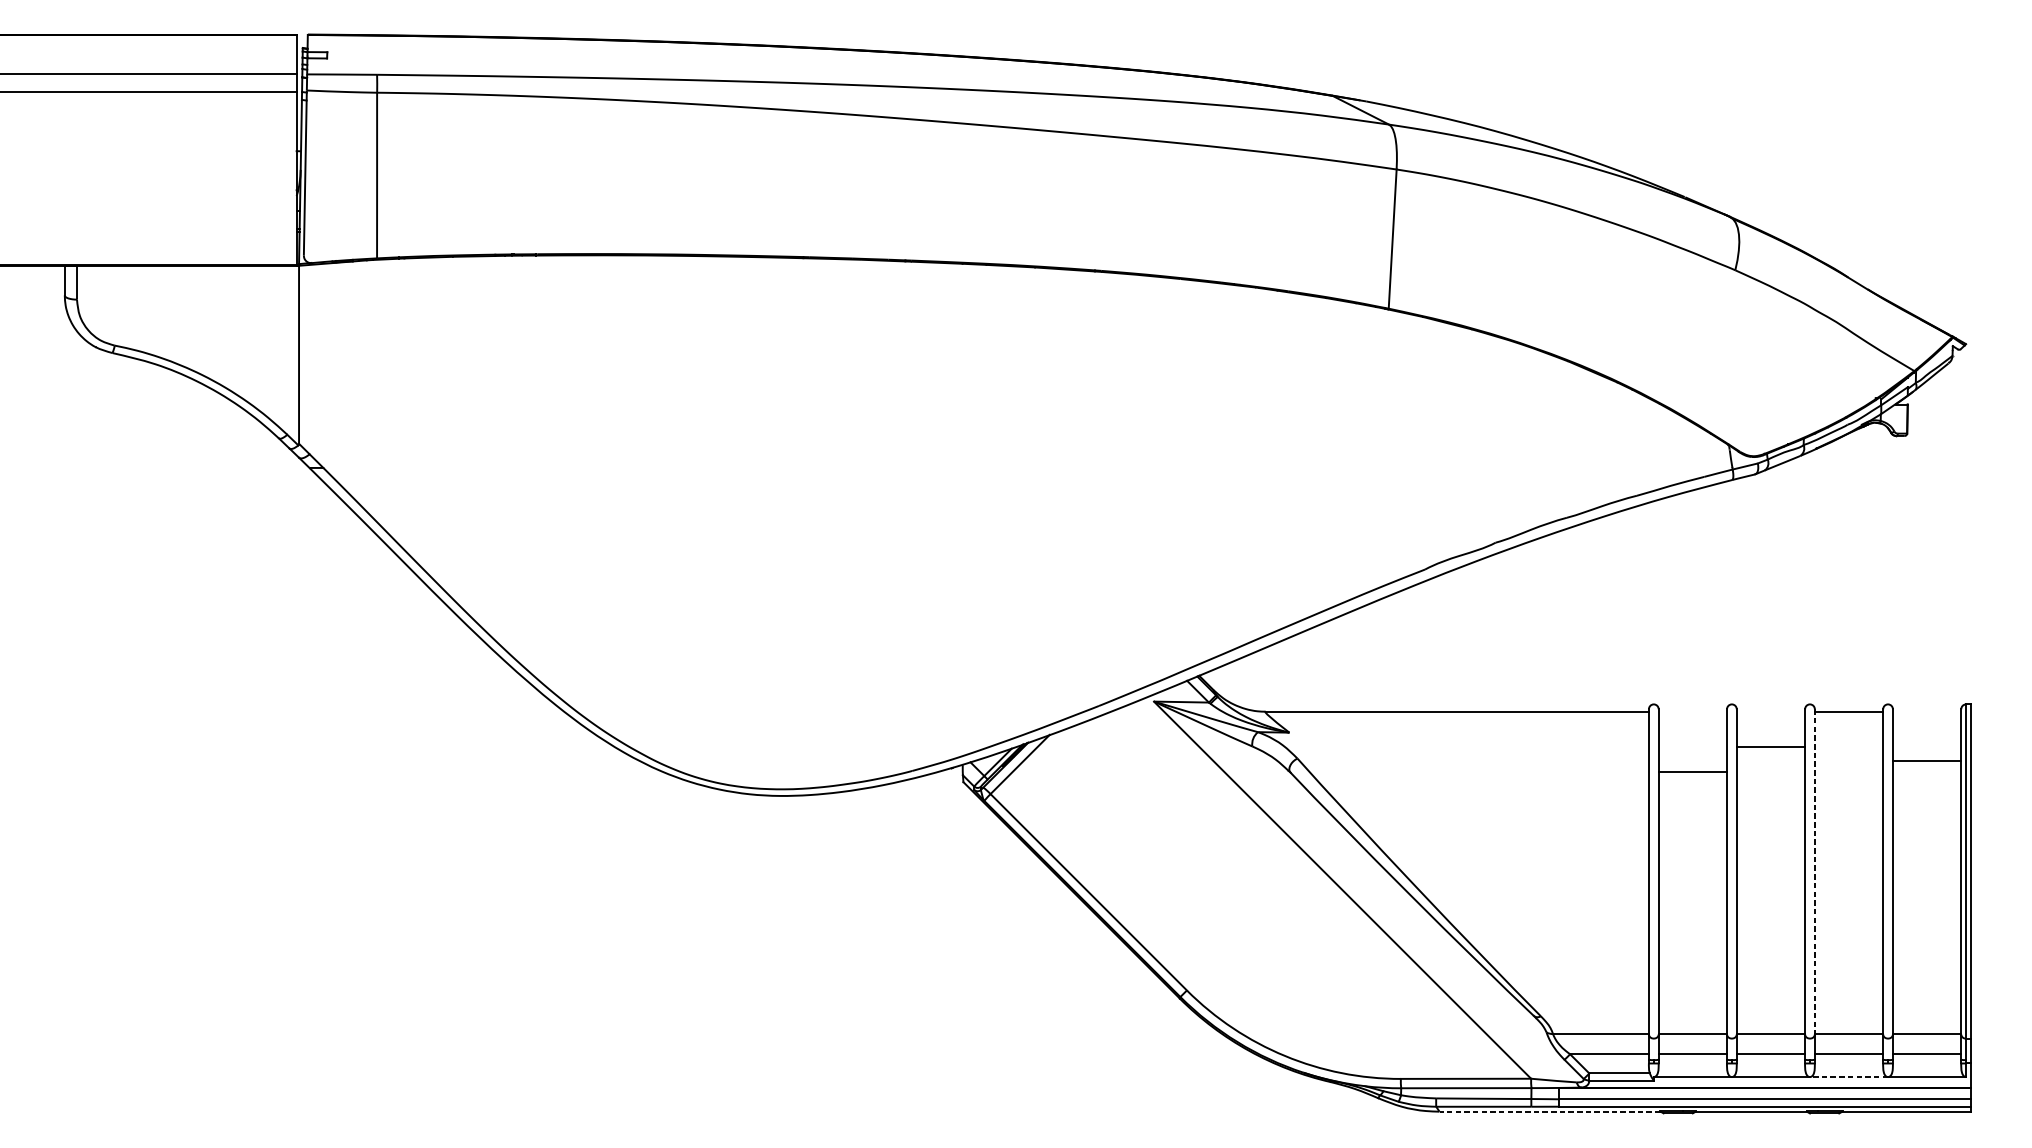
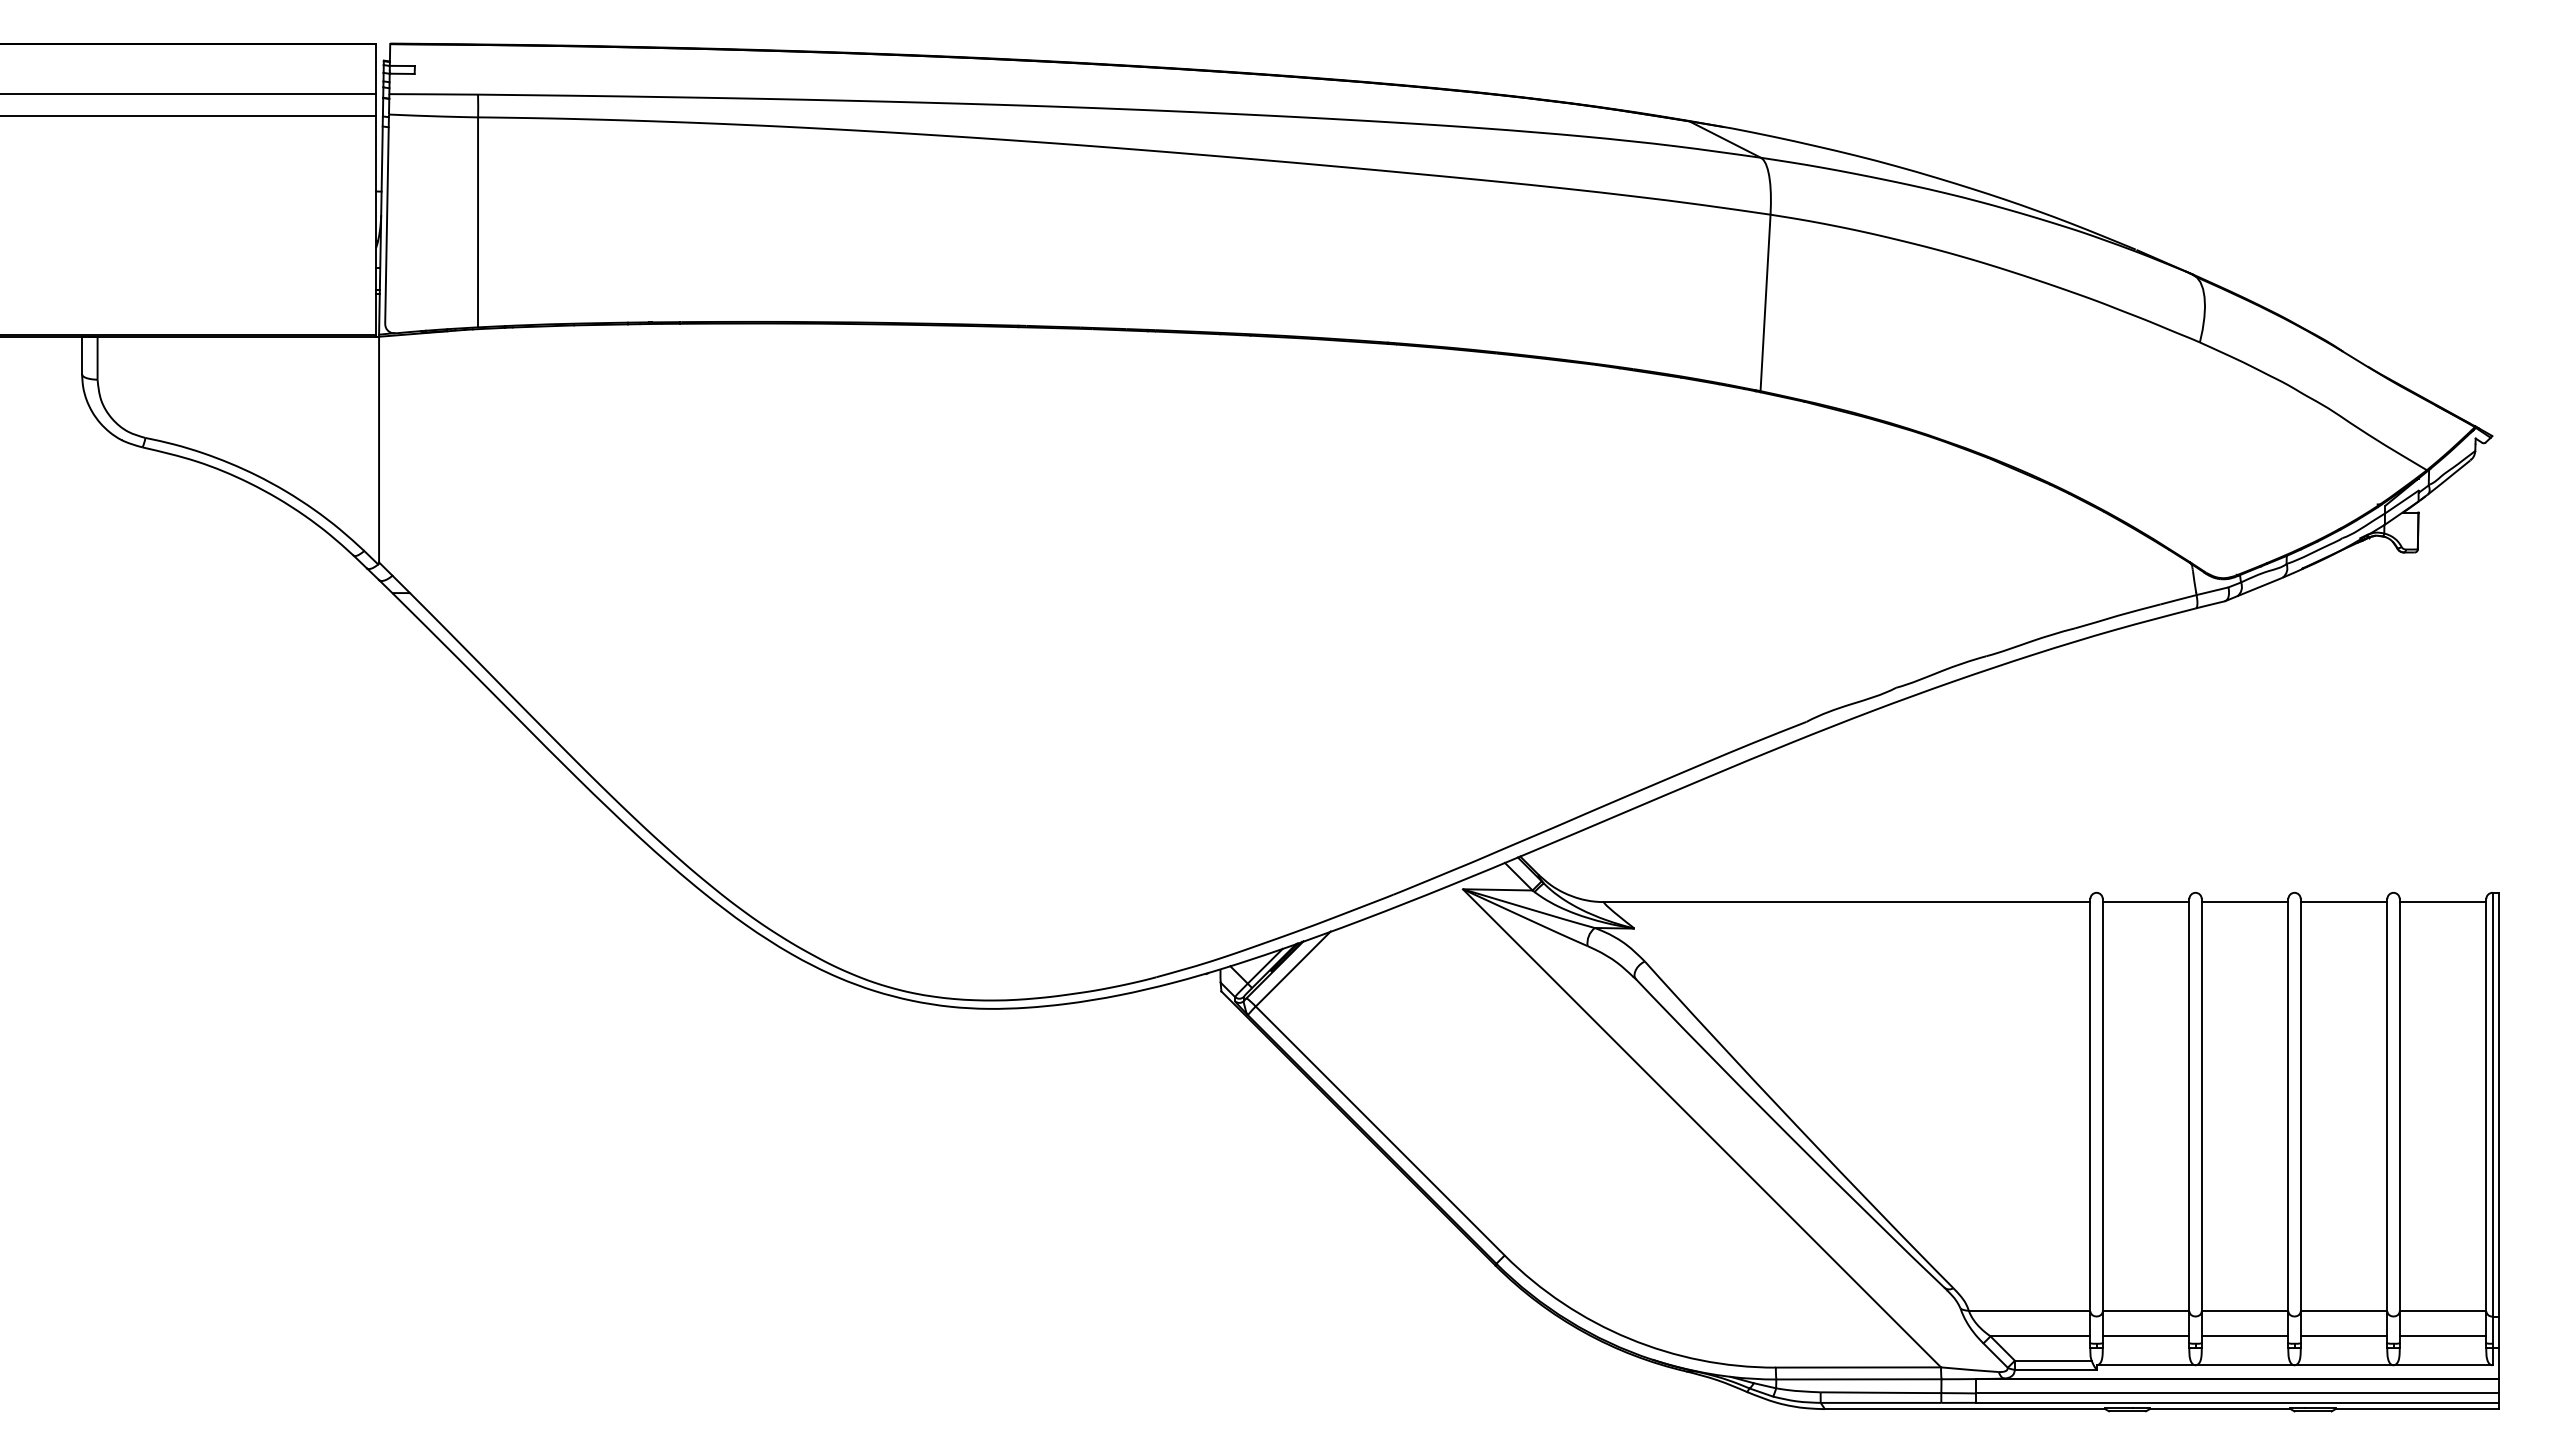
line: (1770, 747) -> (2244, 902), moved
line: (1926, 761) -> (2442, 902), moved
line: (1692, 772) -> (2145, 902), moved
line: (1814, 872) -> (2300, 1105), dashed -> solid
line: (1848, 1077) -> (2343, 1365), dashed -> solid
line: (1549, 1111) -> (1964, 1409), dashed -> solid

